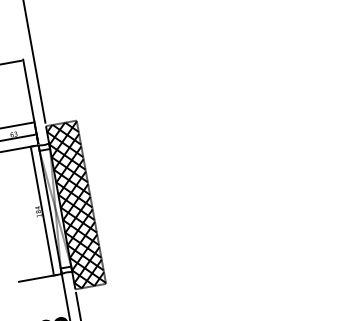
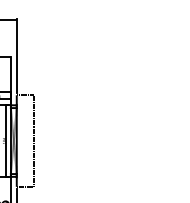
hatch: (76, 203) -> (25, 140), removed

